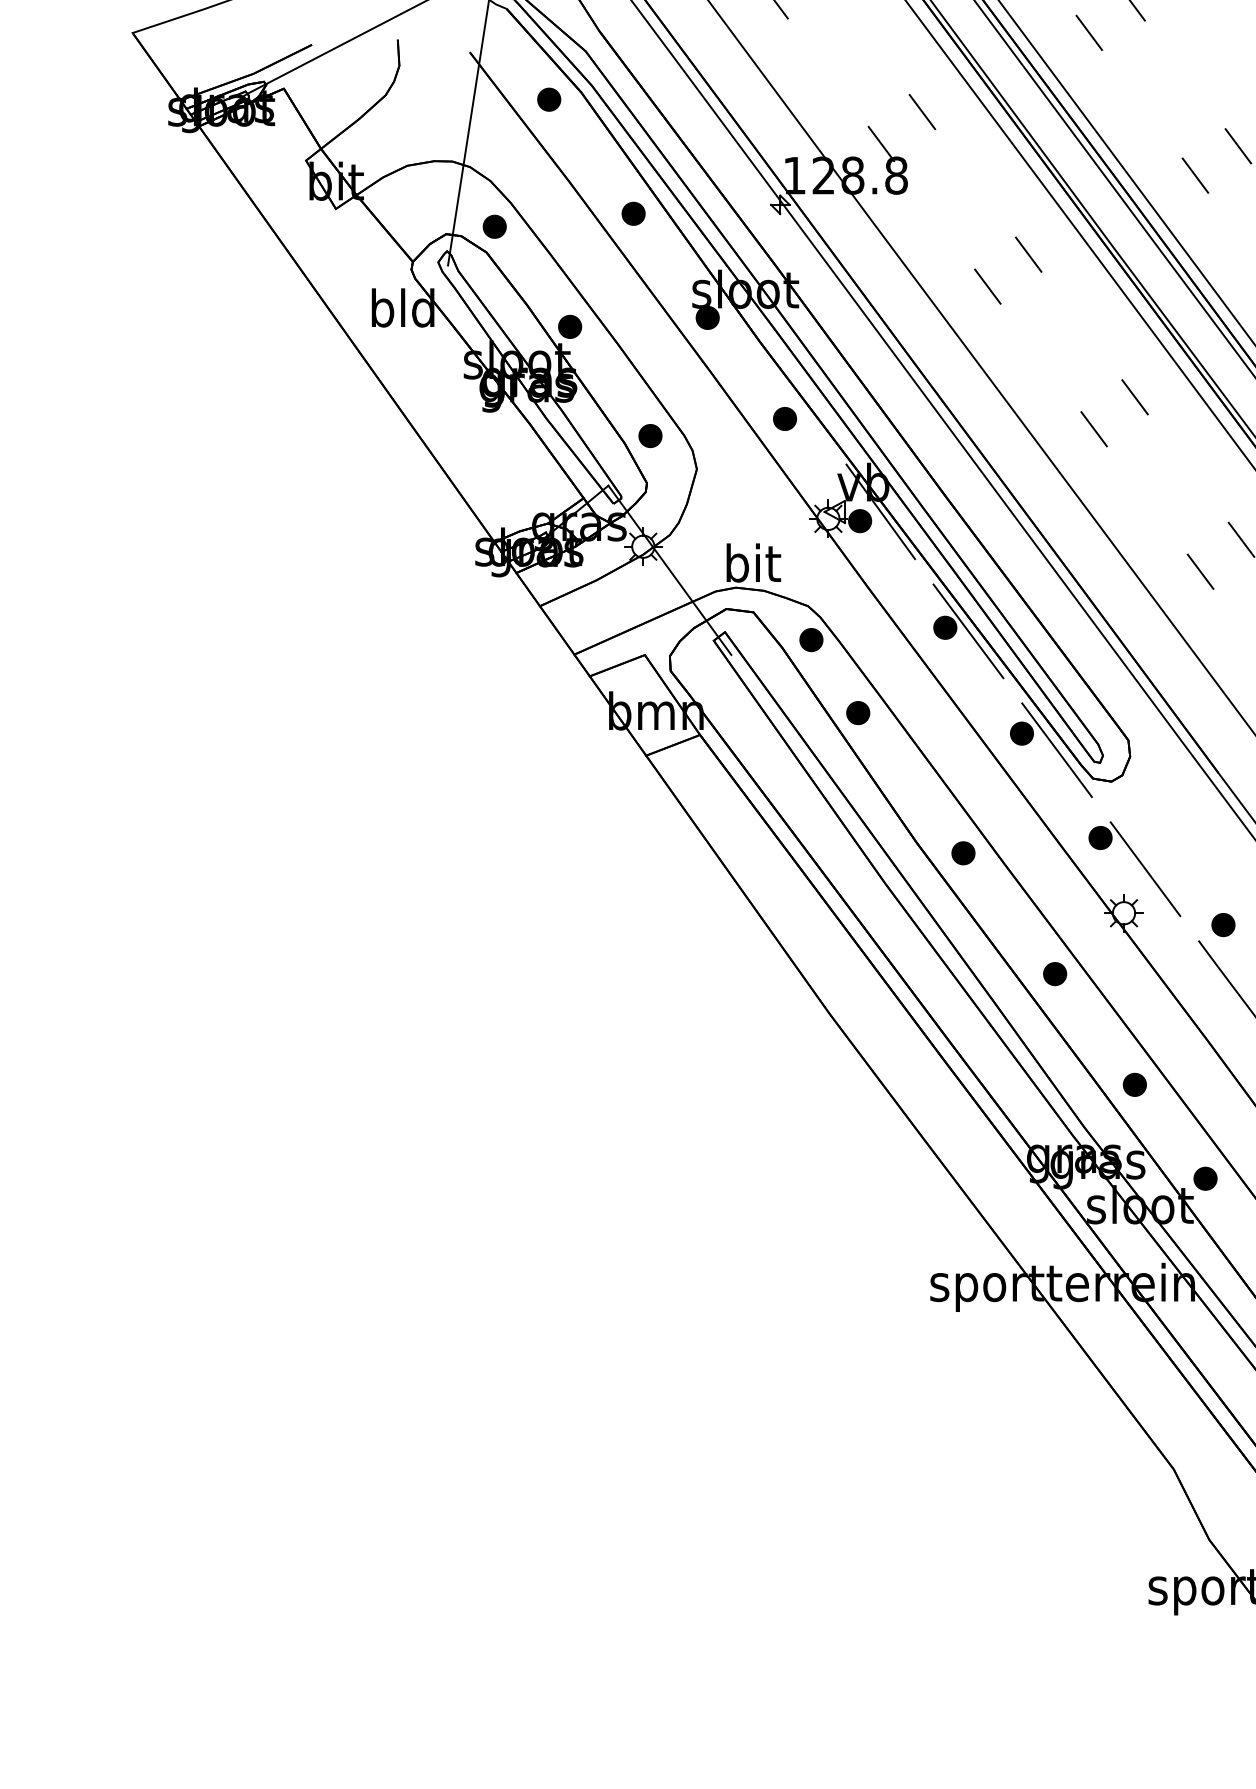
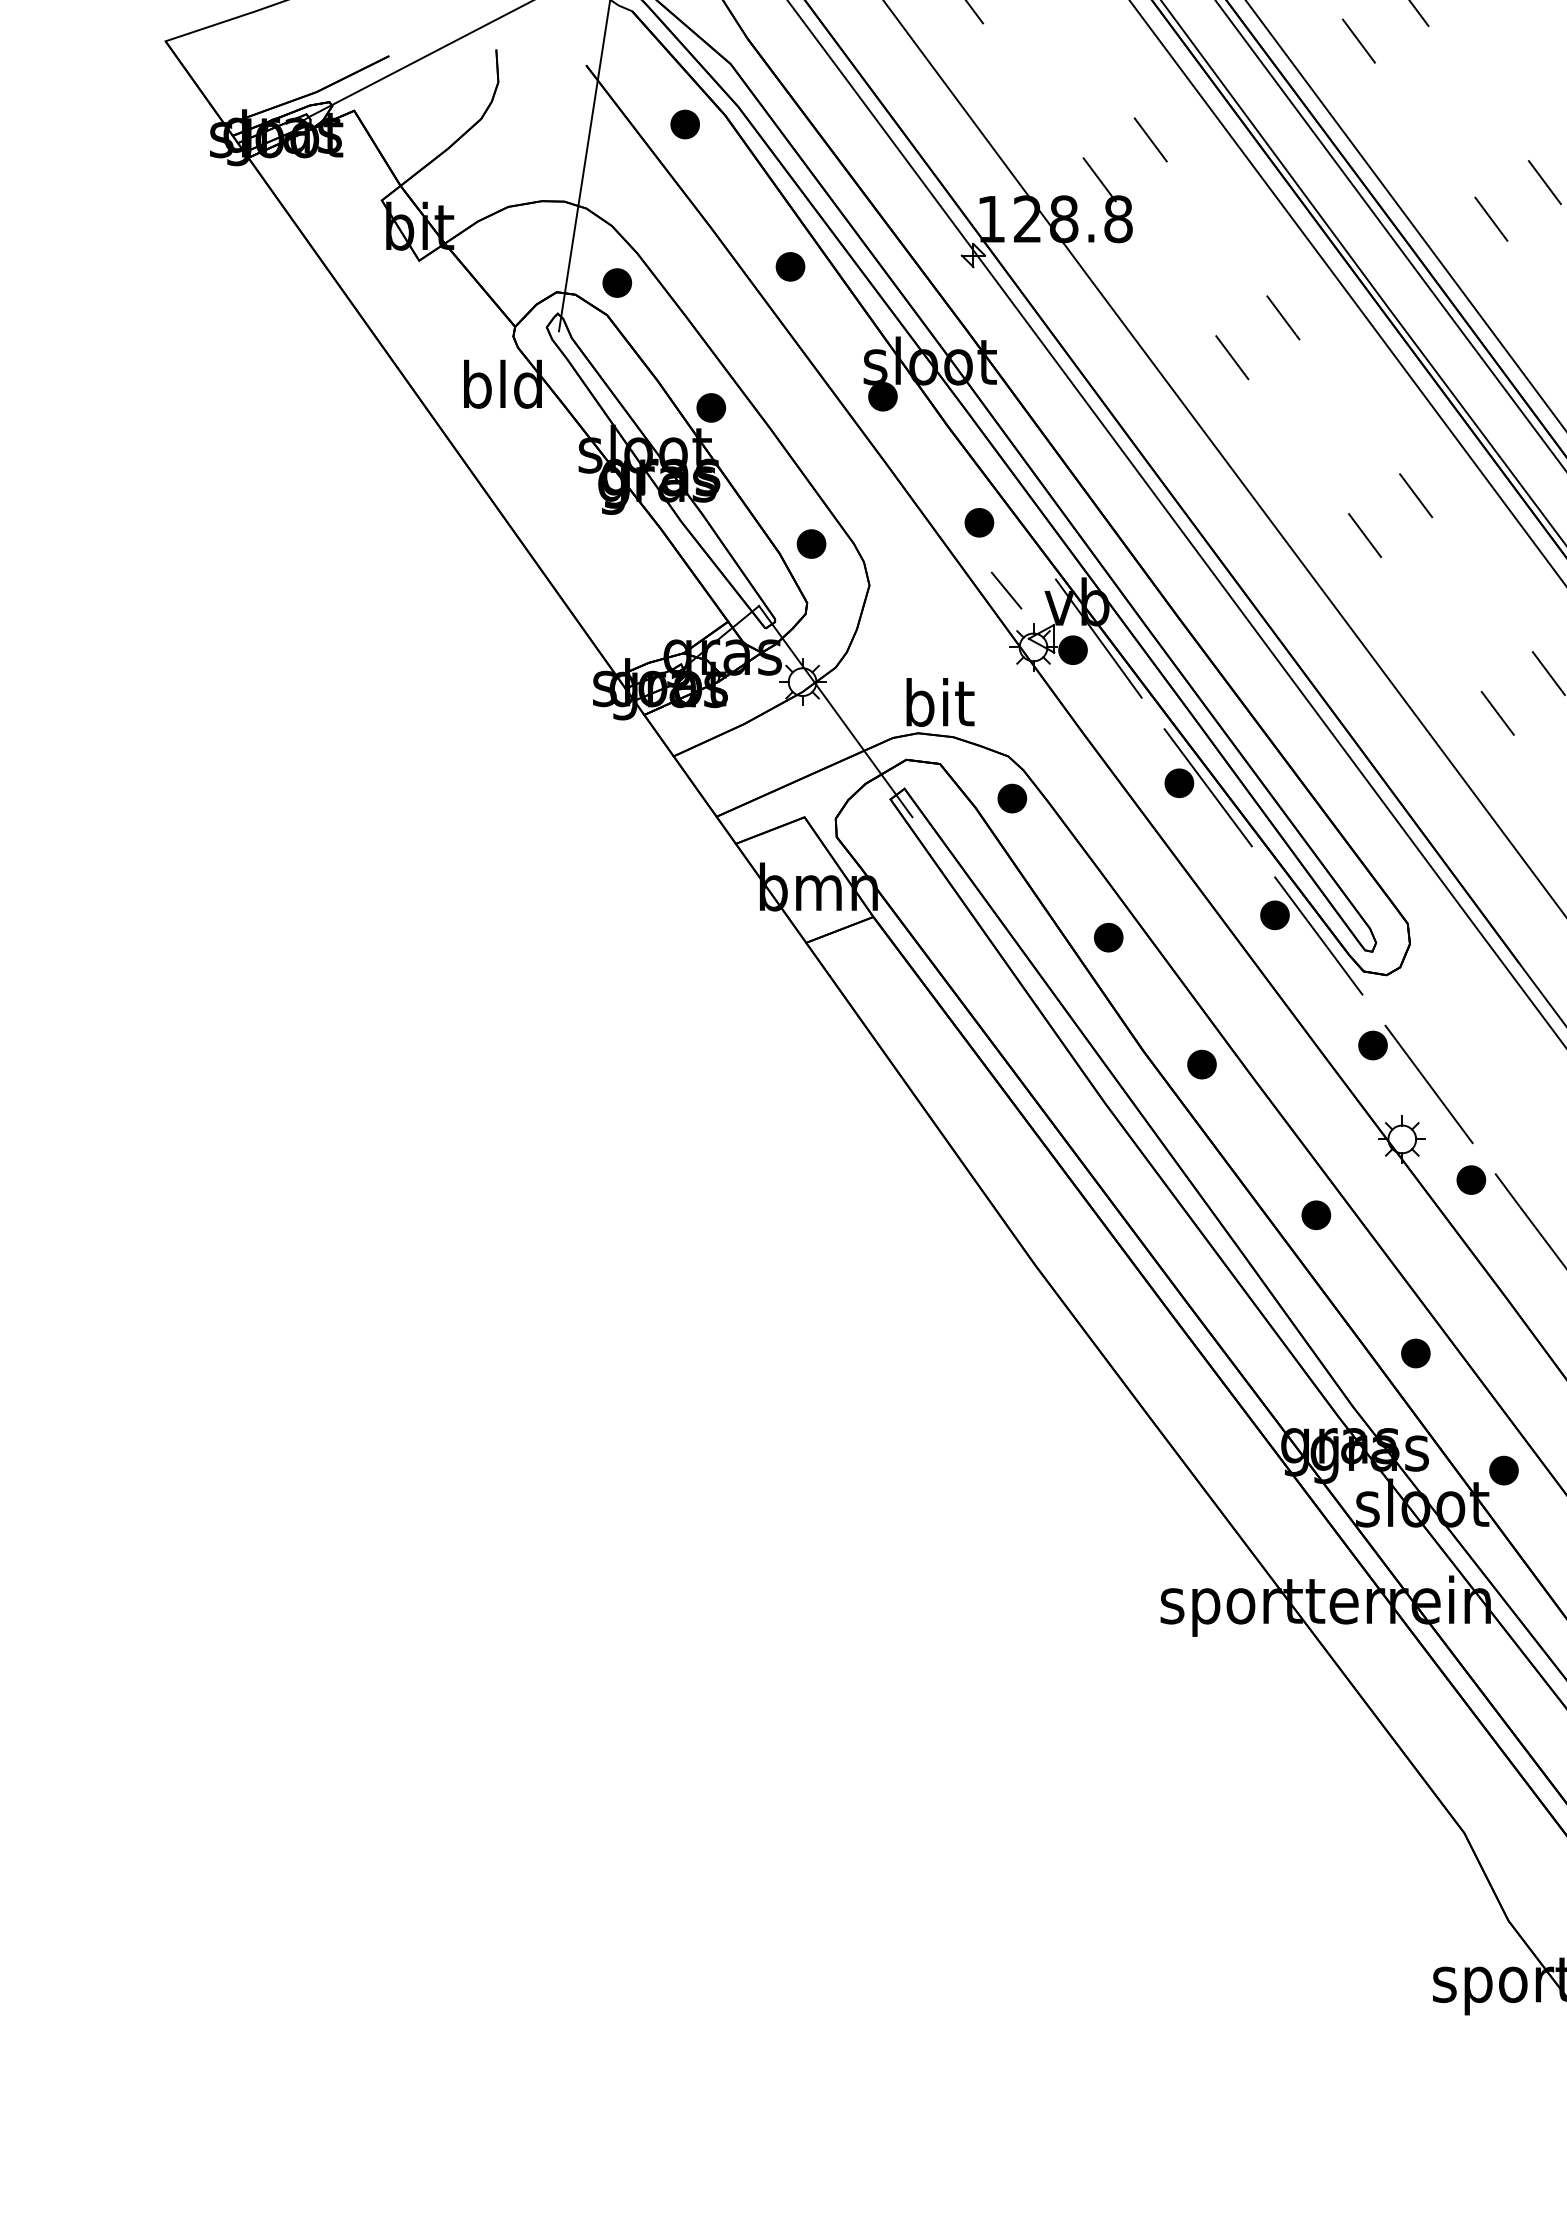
line: (806, 473) -> (1006, 590), added
part: (858, 712) -> (1108, 937), moved
part: (1223, 924) -> (1471, 1179), moved

